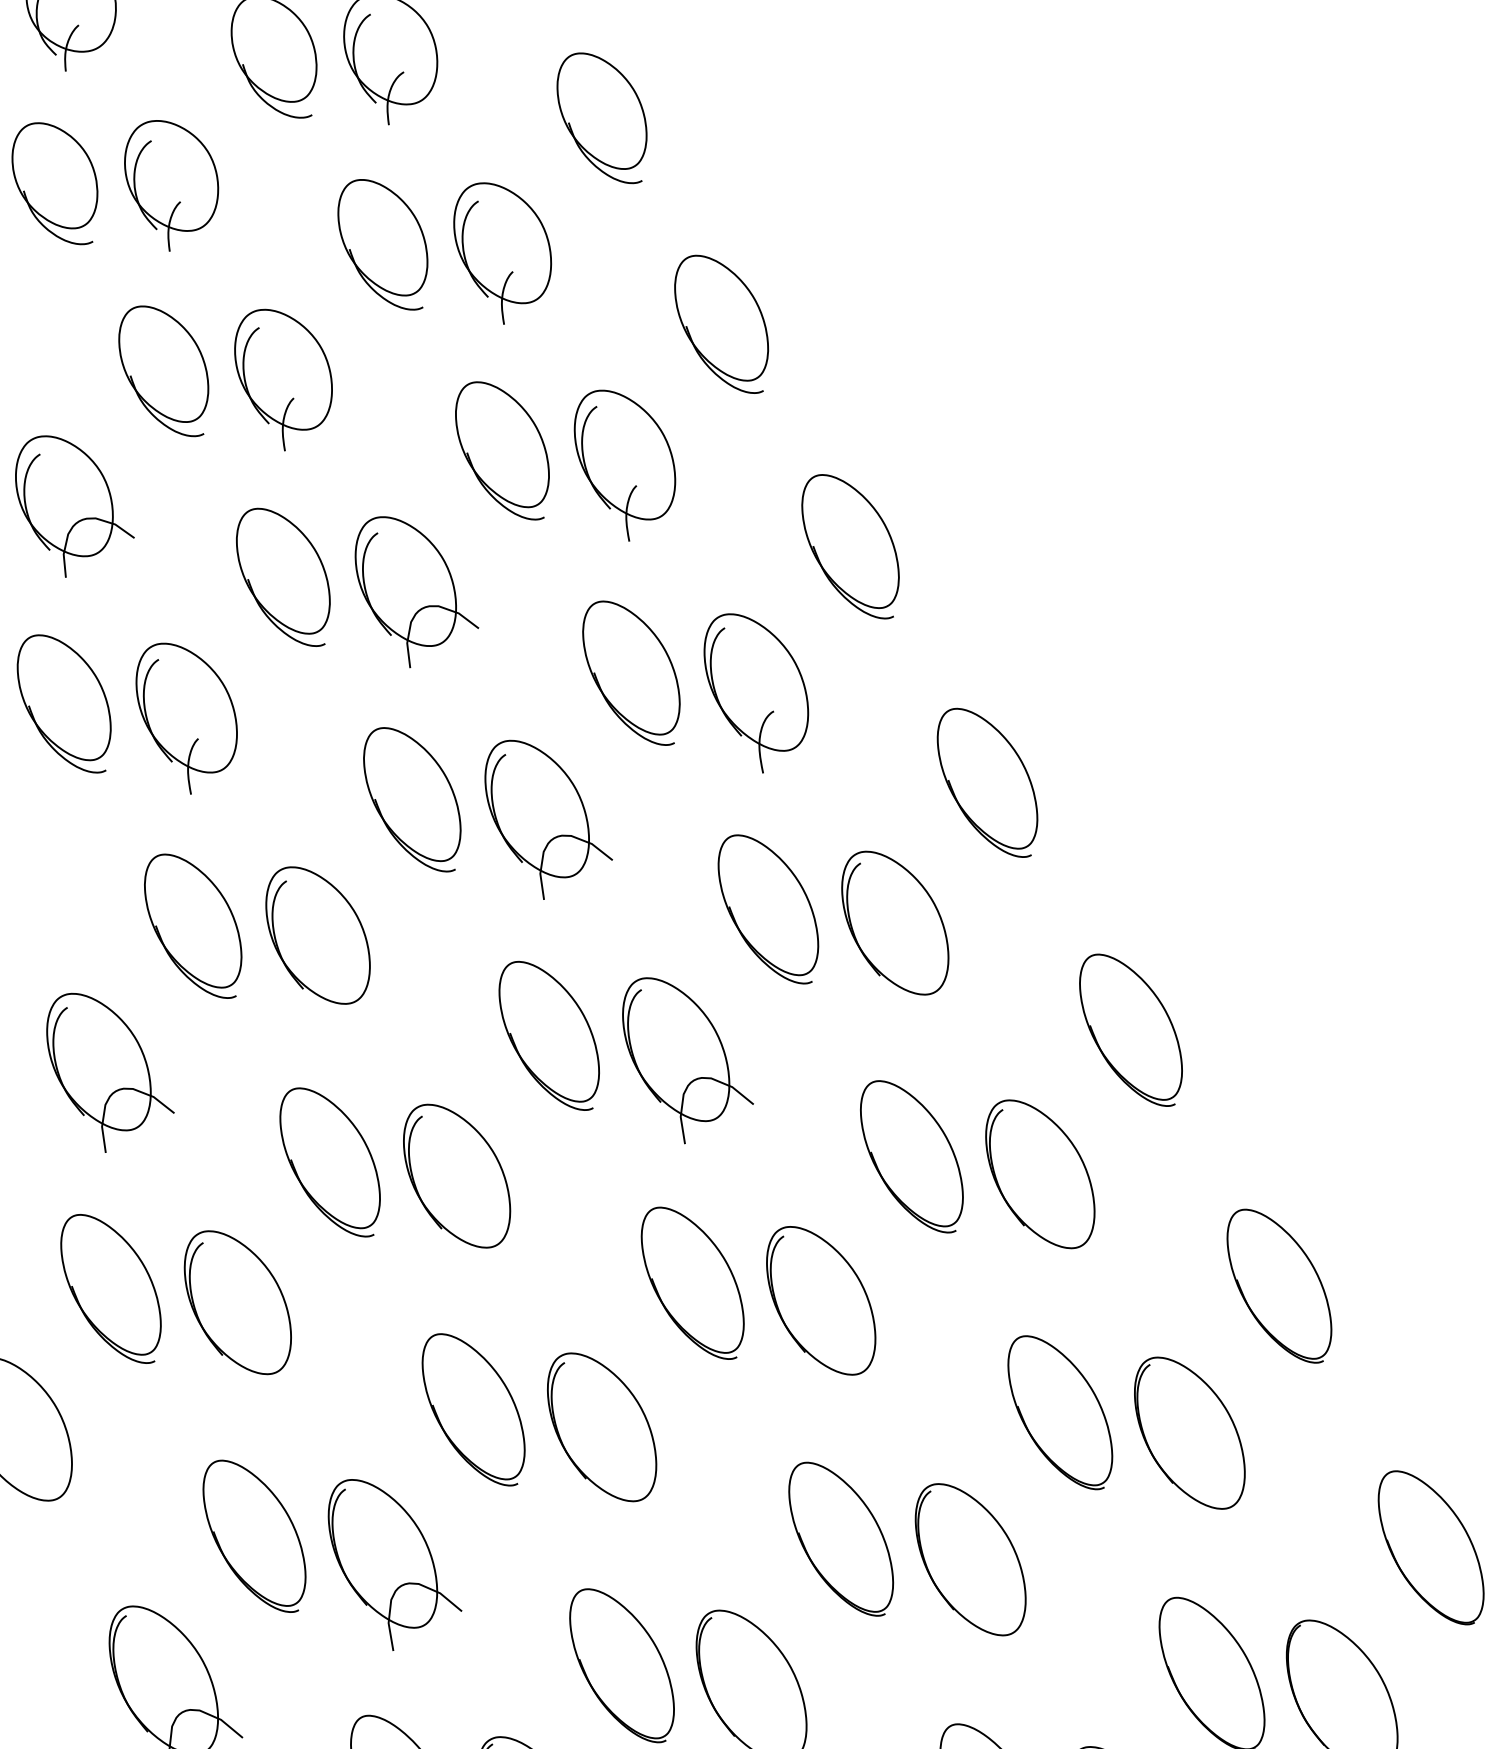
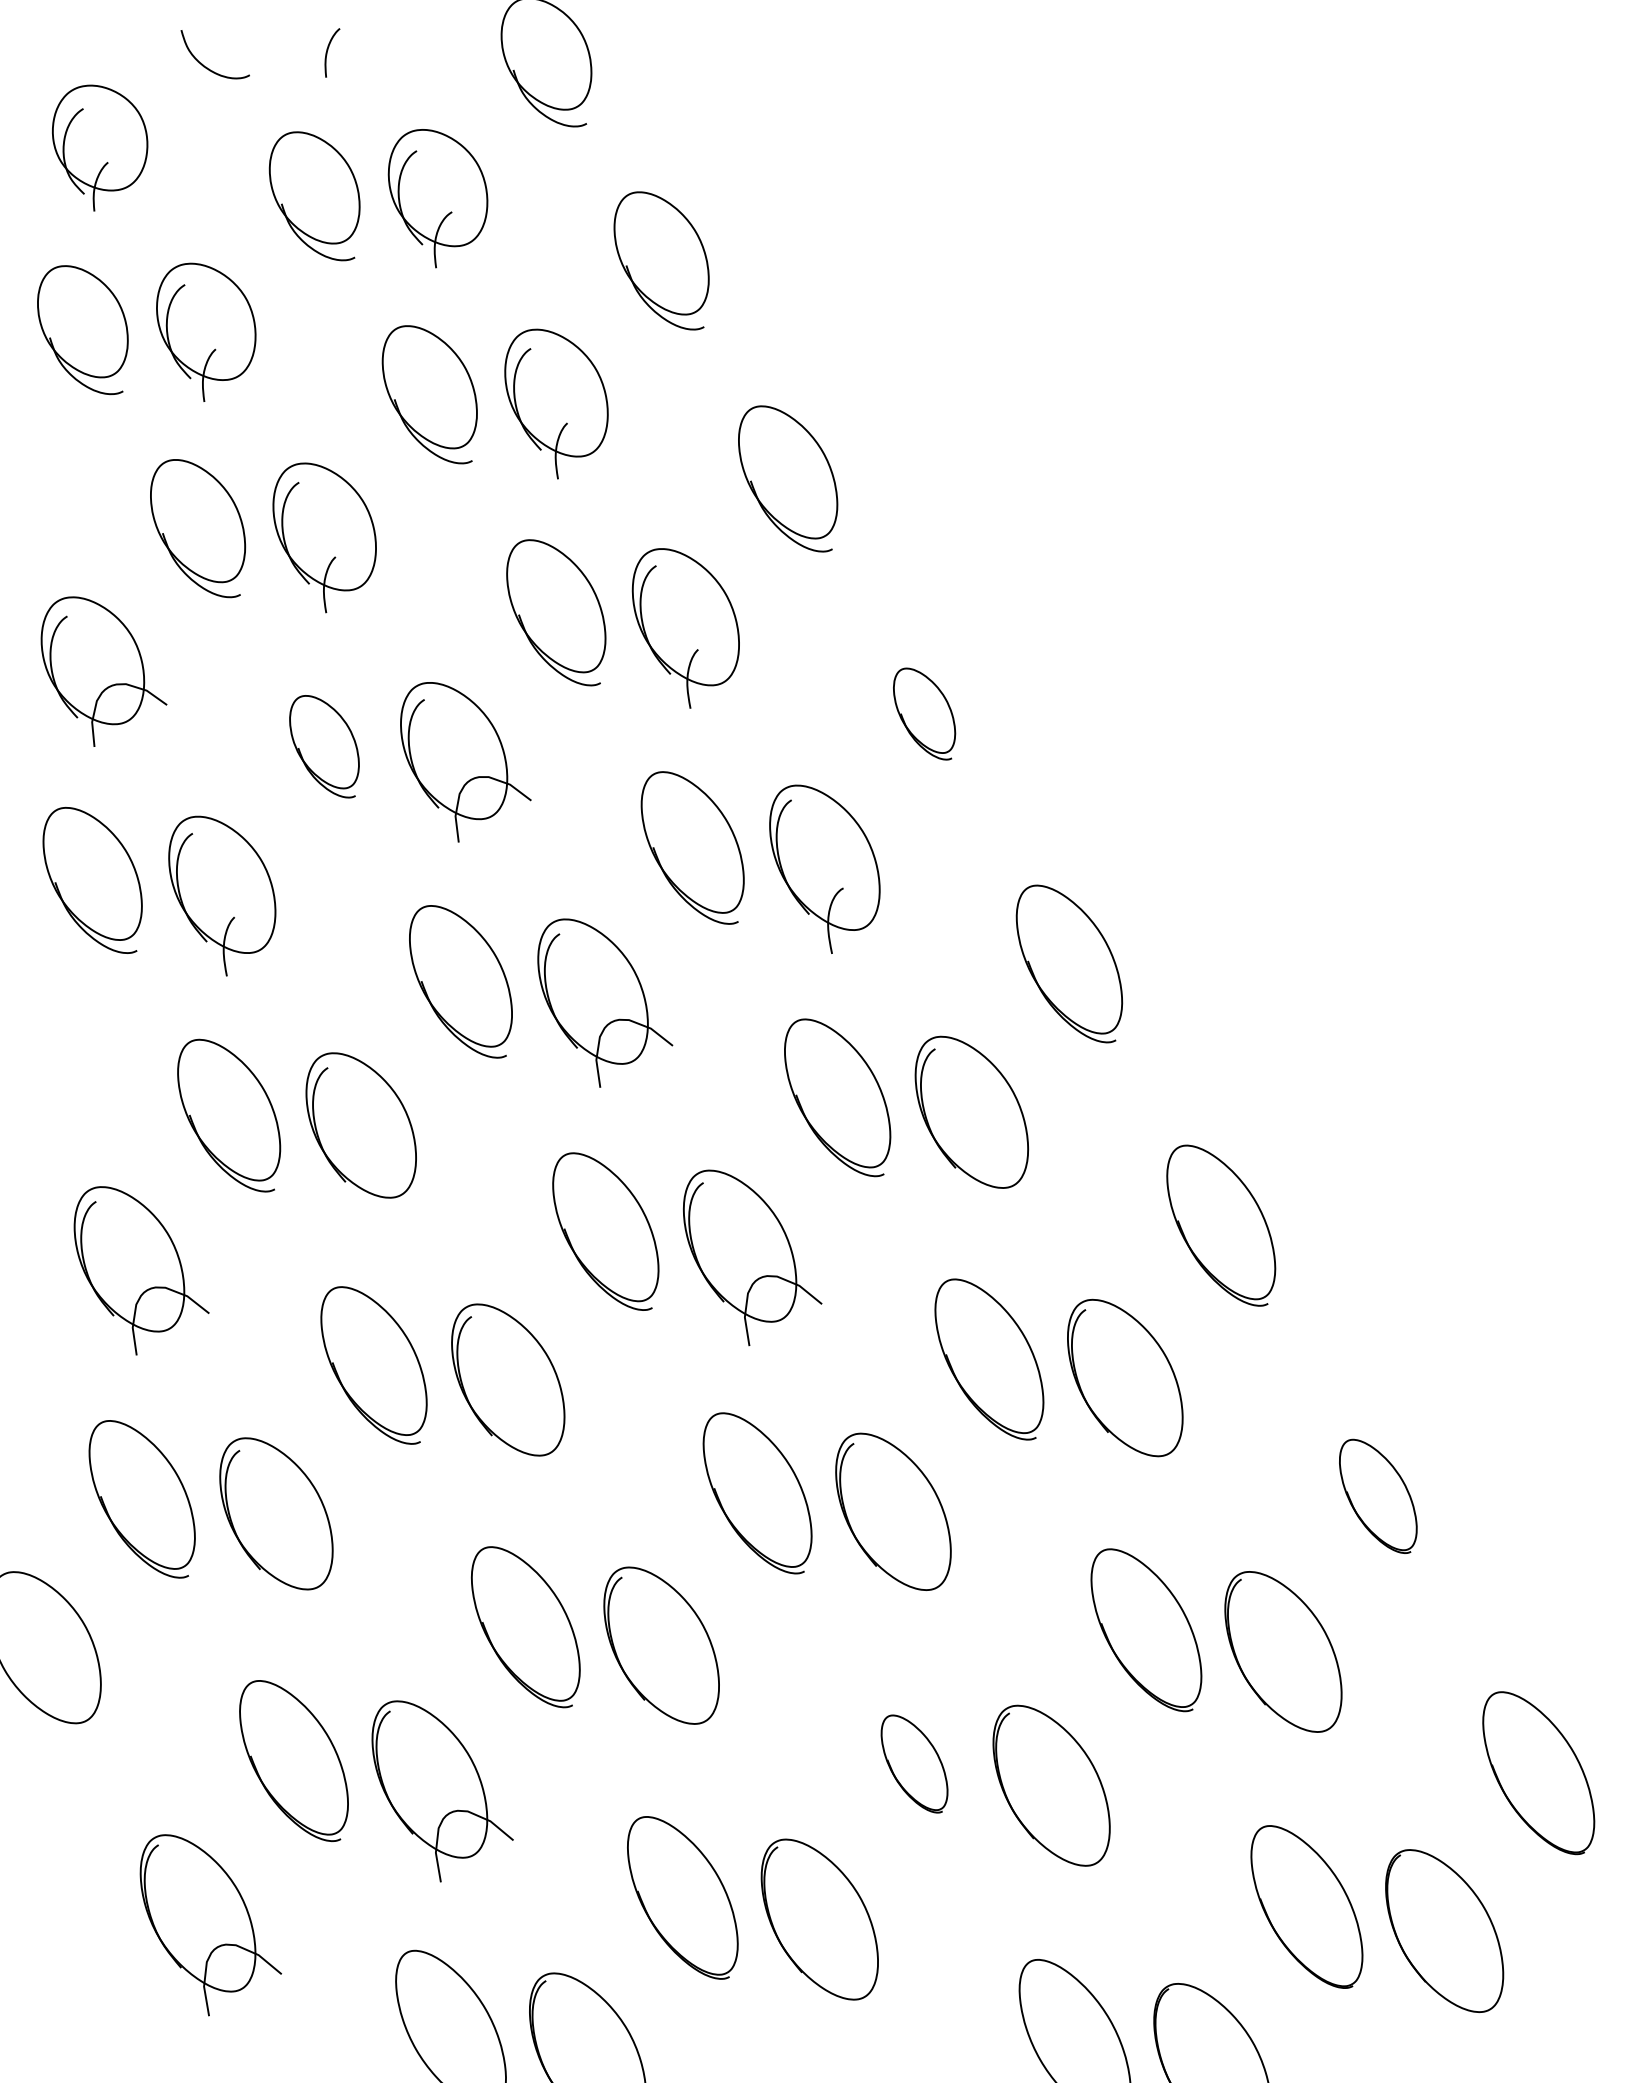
part: (850, 546) -> (924, 713), size x0.6
part: (283, 577) -> (324, 746), size x0.7
part: (1279, 1286) -> (1378, 1496), size x0.7
part: (841, 1538) -> (914, 1763), size x0.6

